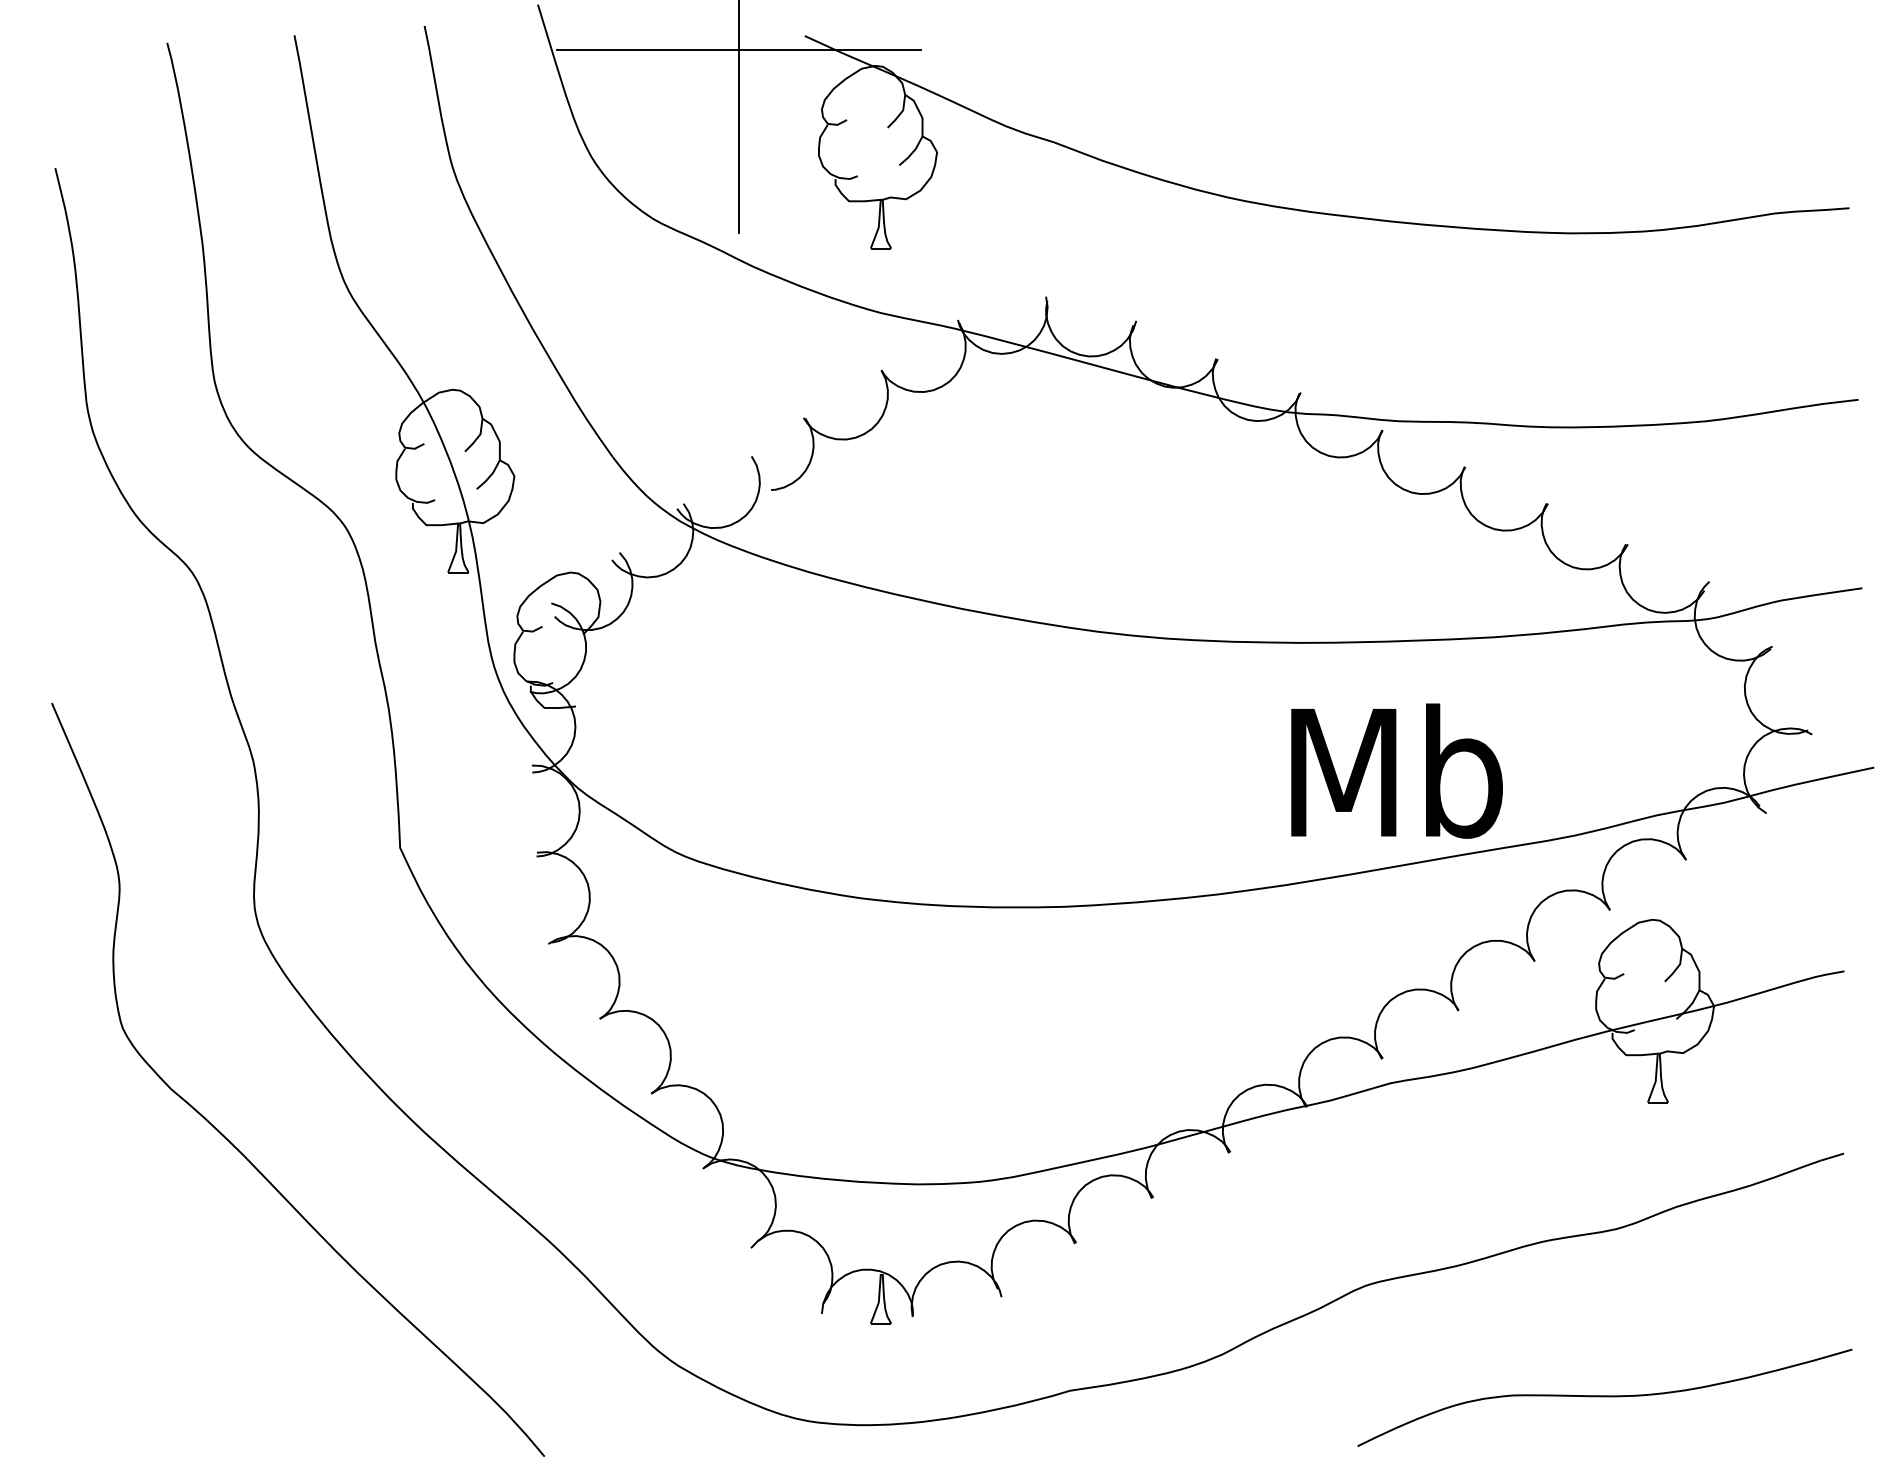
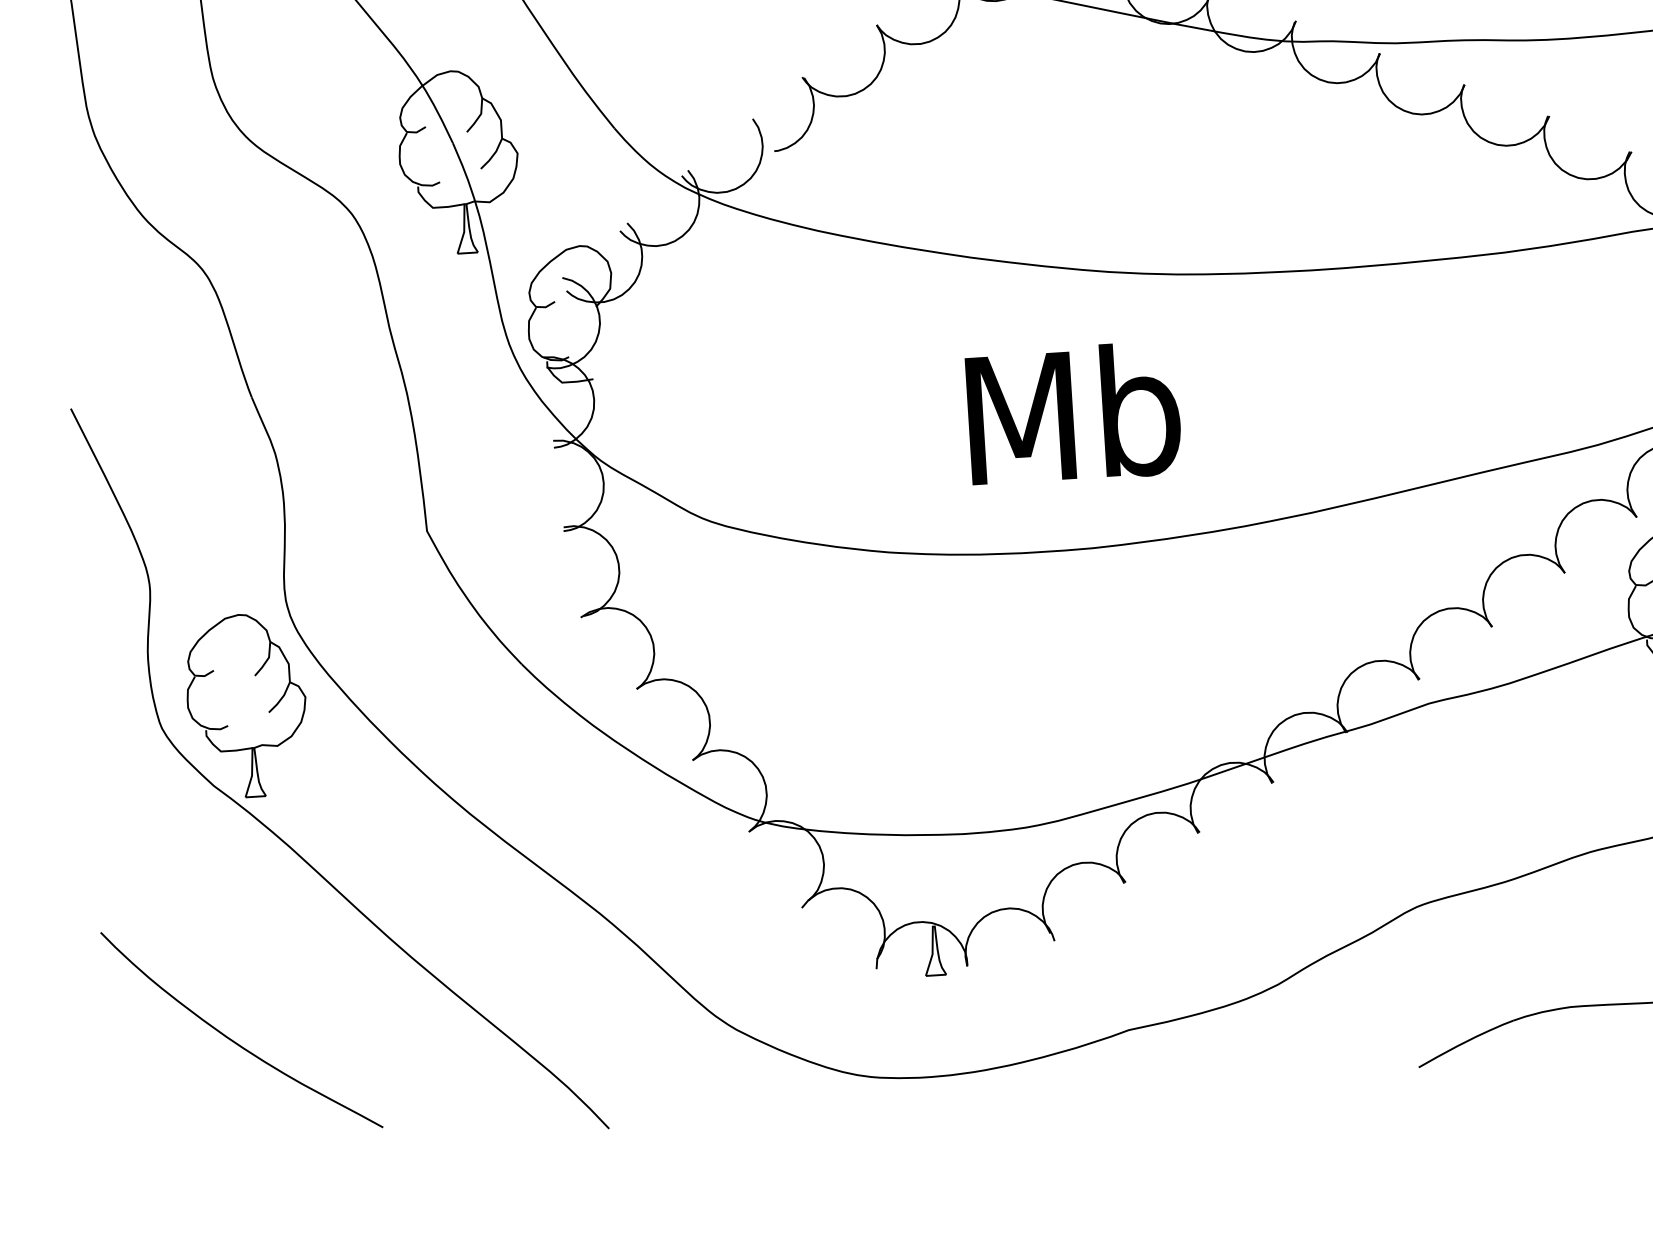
text: (1396, 770) -> (1073, 413), moved
part: (230, 1018) -> (268, 711), added
curve: (177, 1346) -> (236, 1042), added

